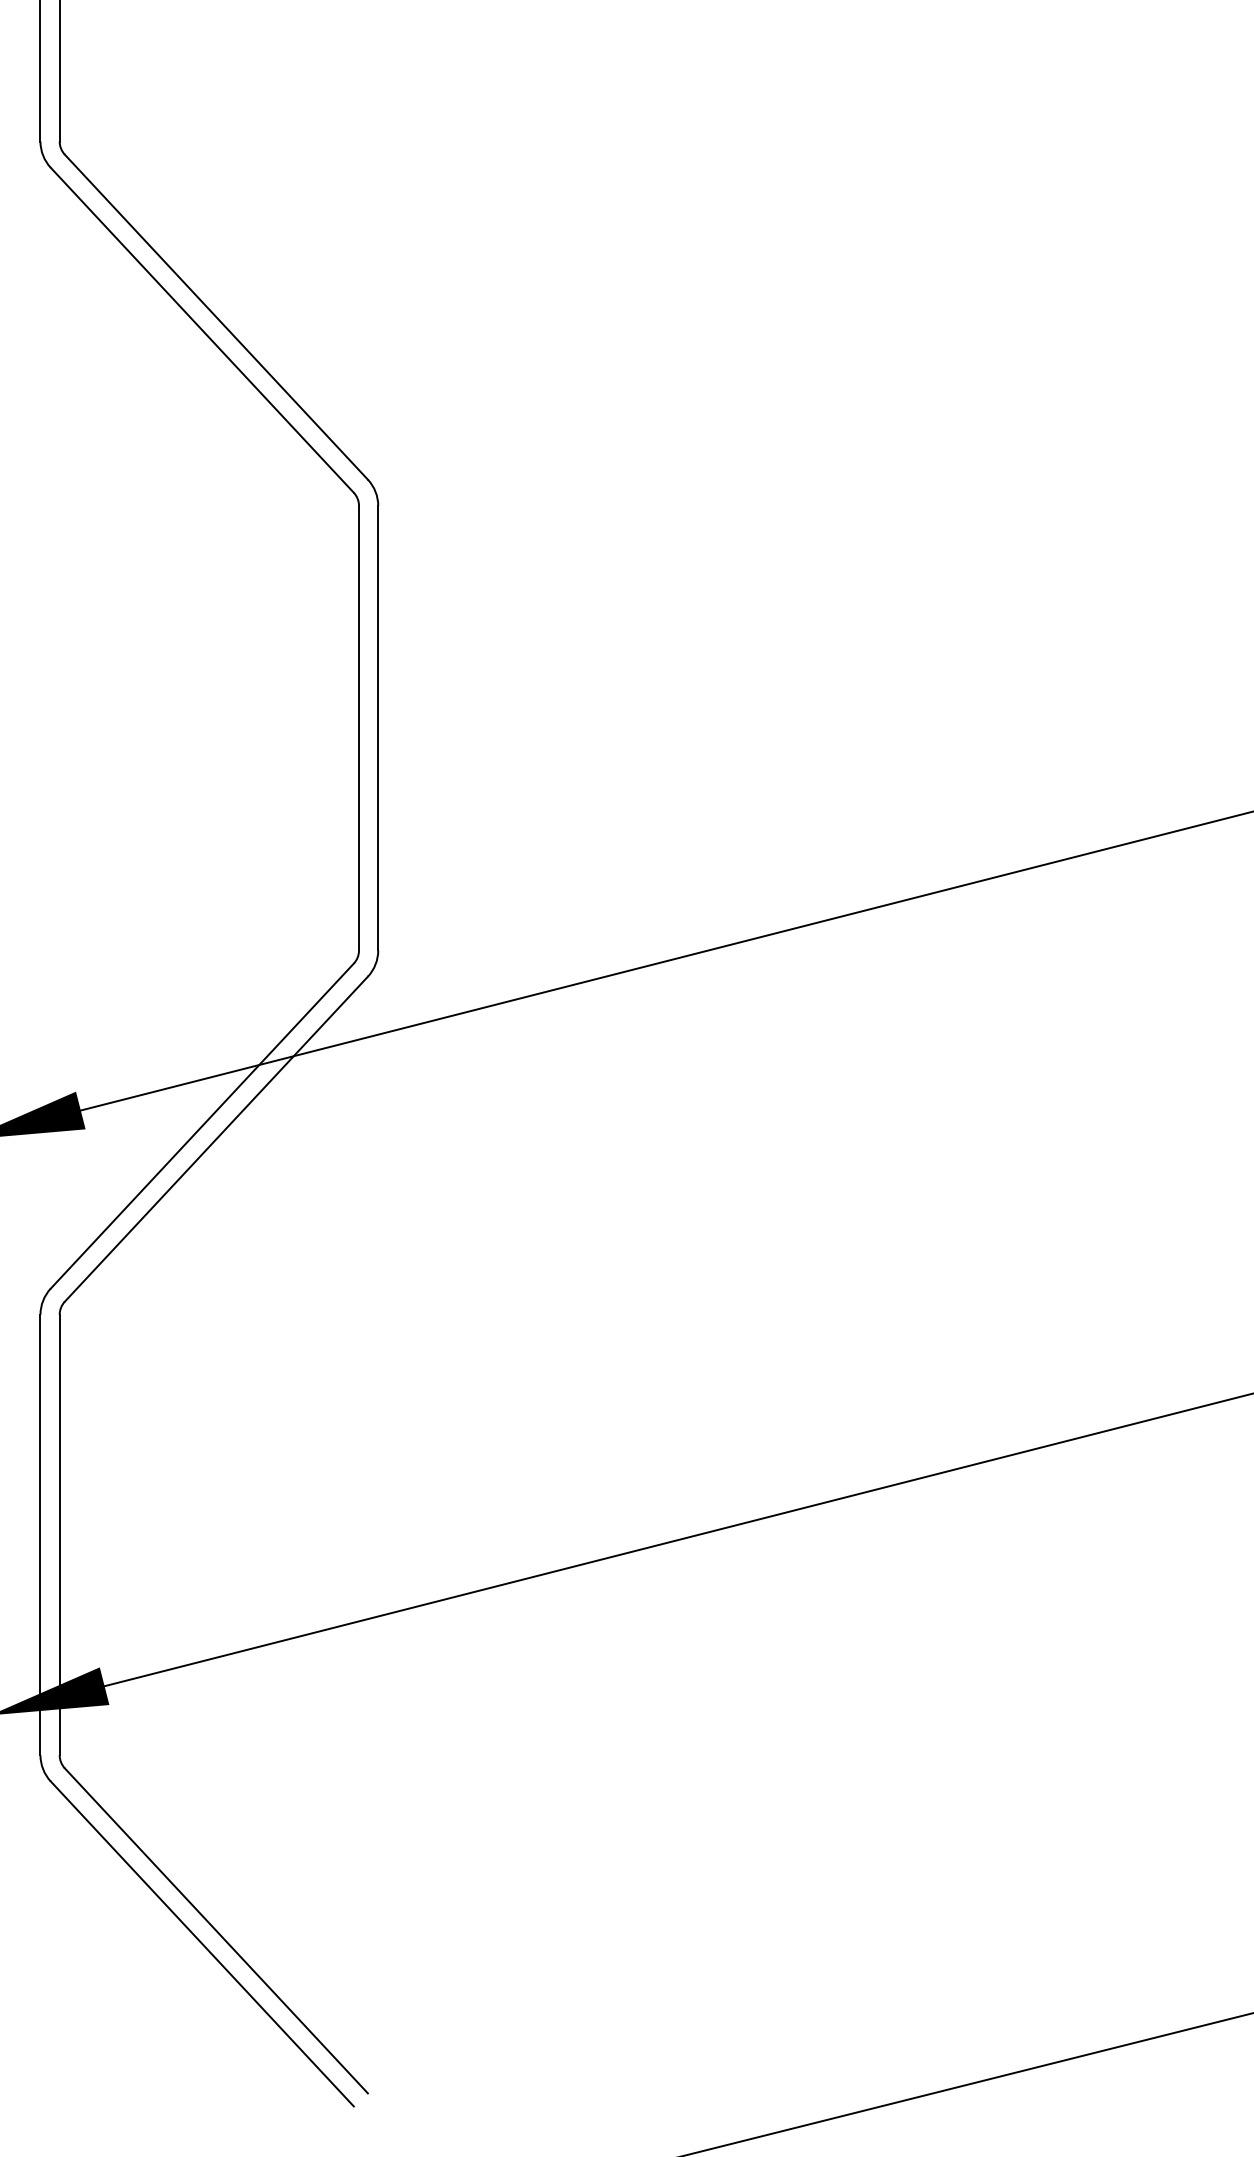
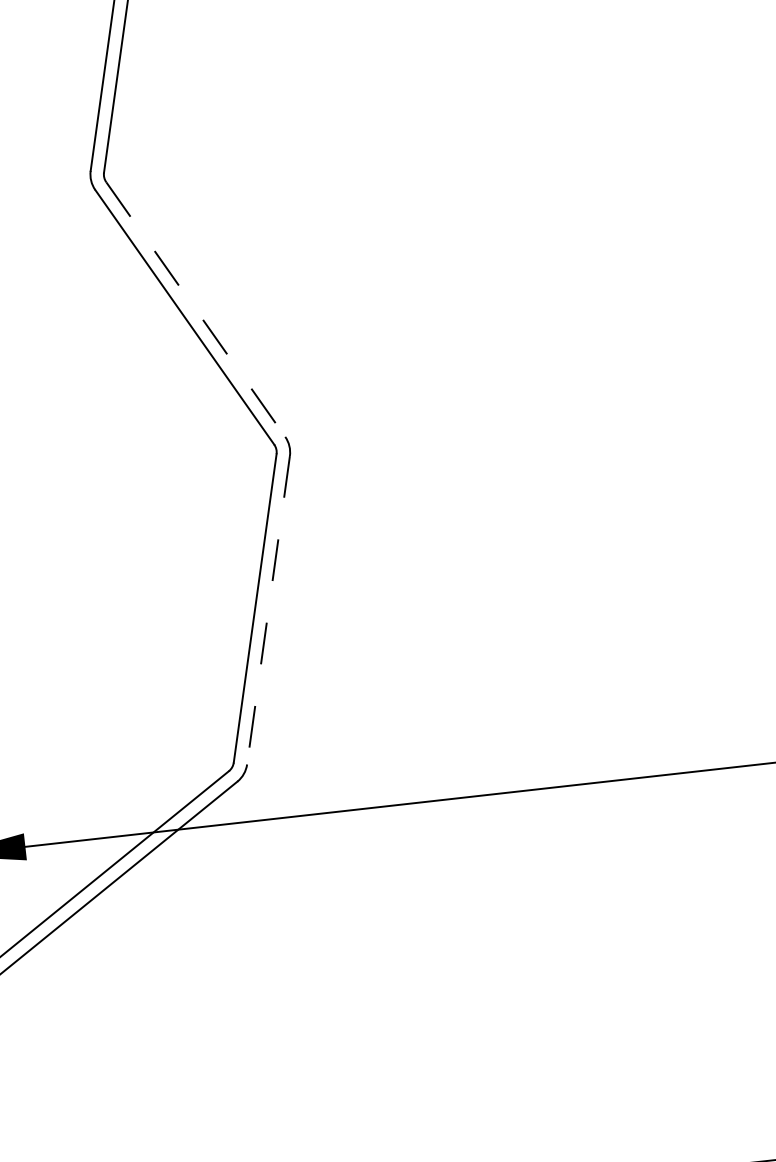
line: (216, 317) -> (195, 309), solid -> dashed
line: (378, 728) -> (268, 610), solid -> dashed

